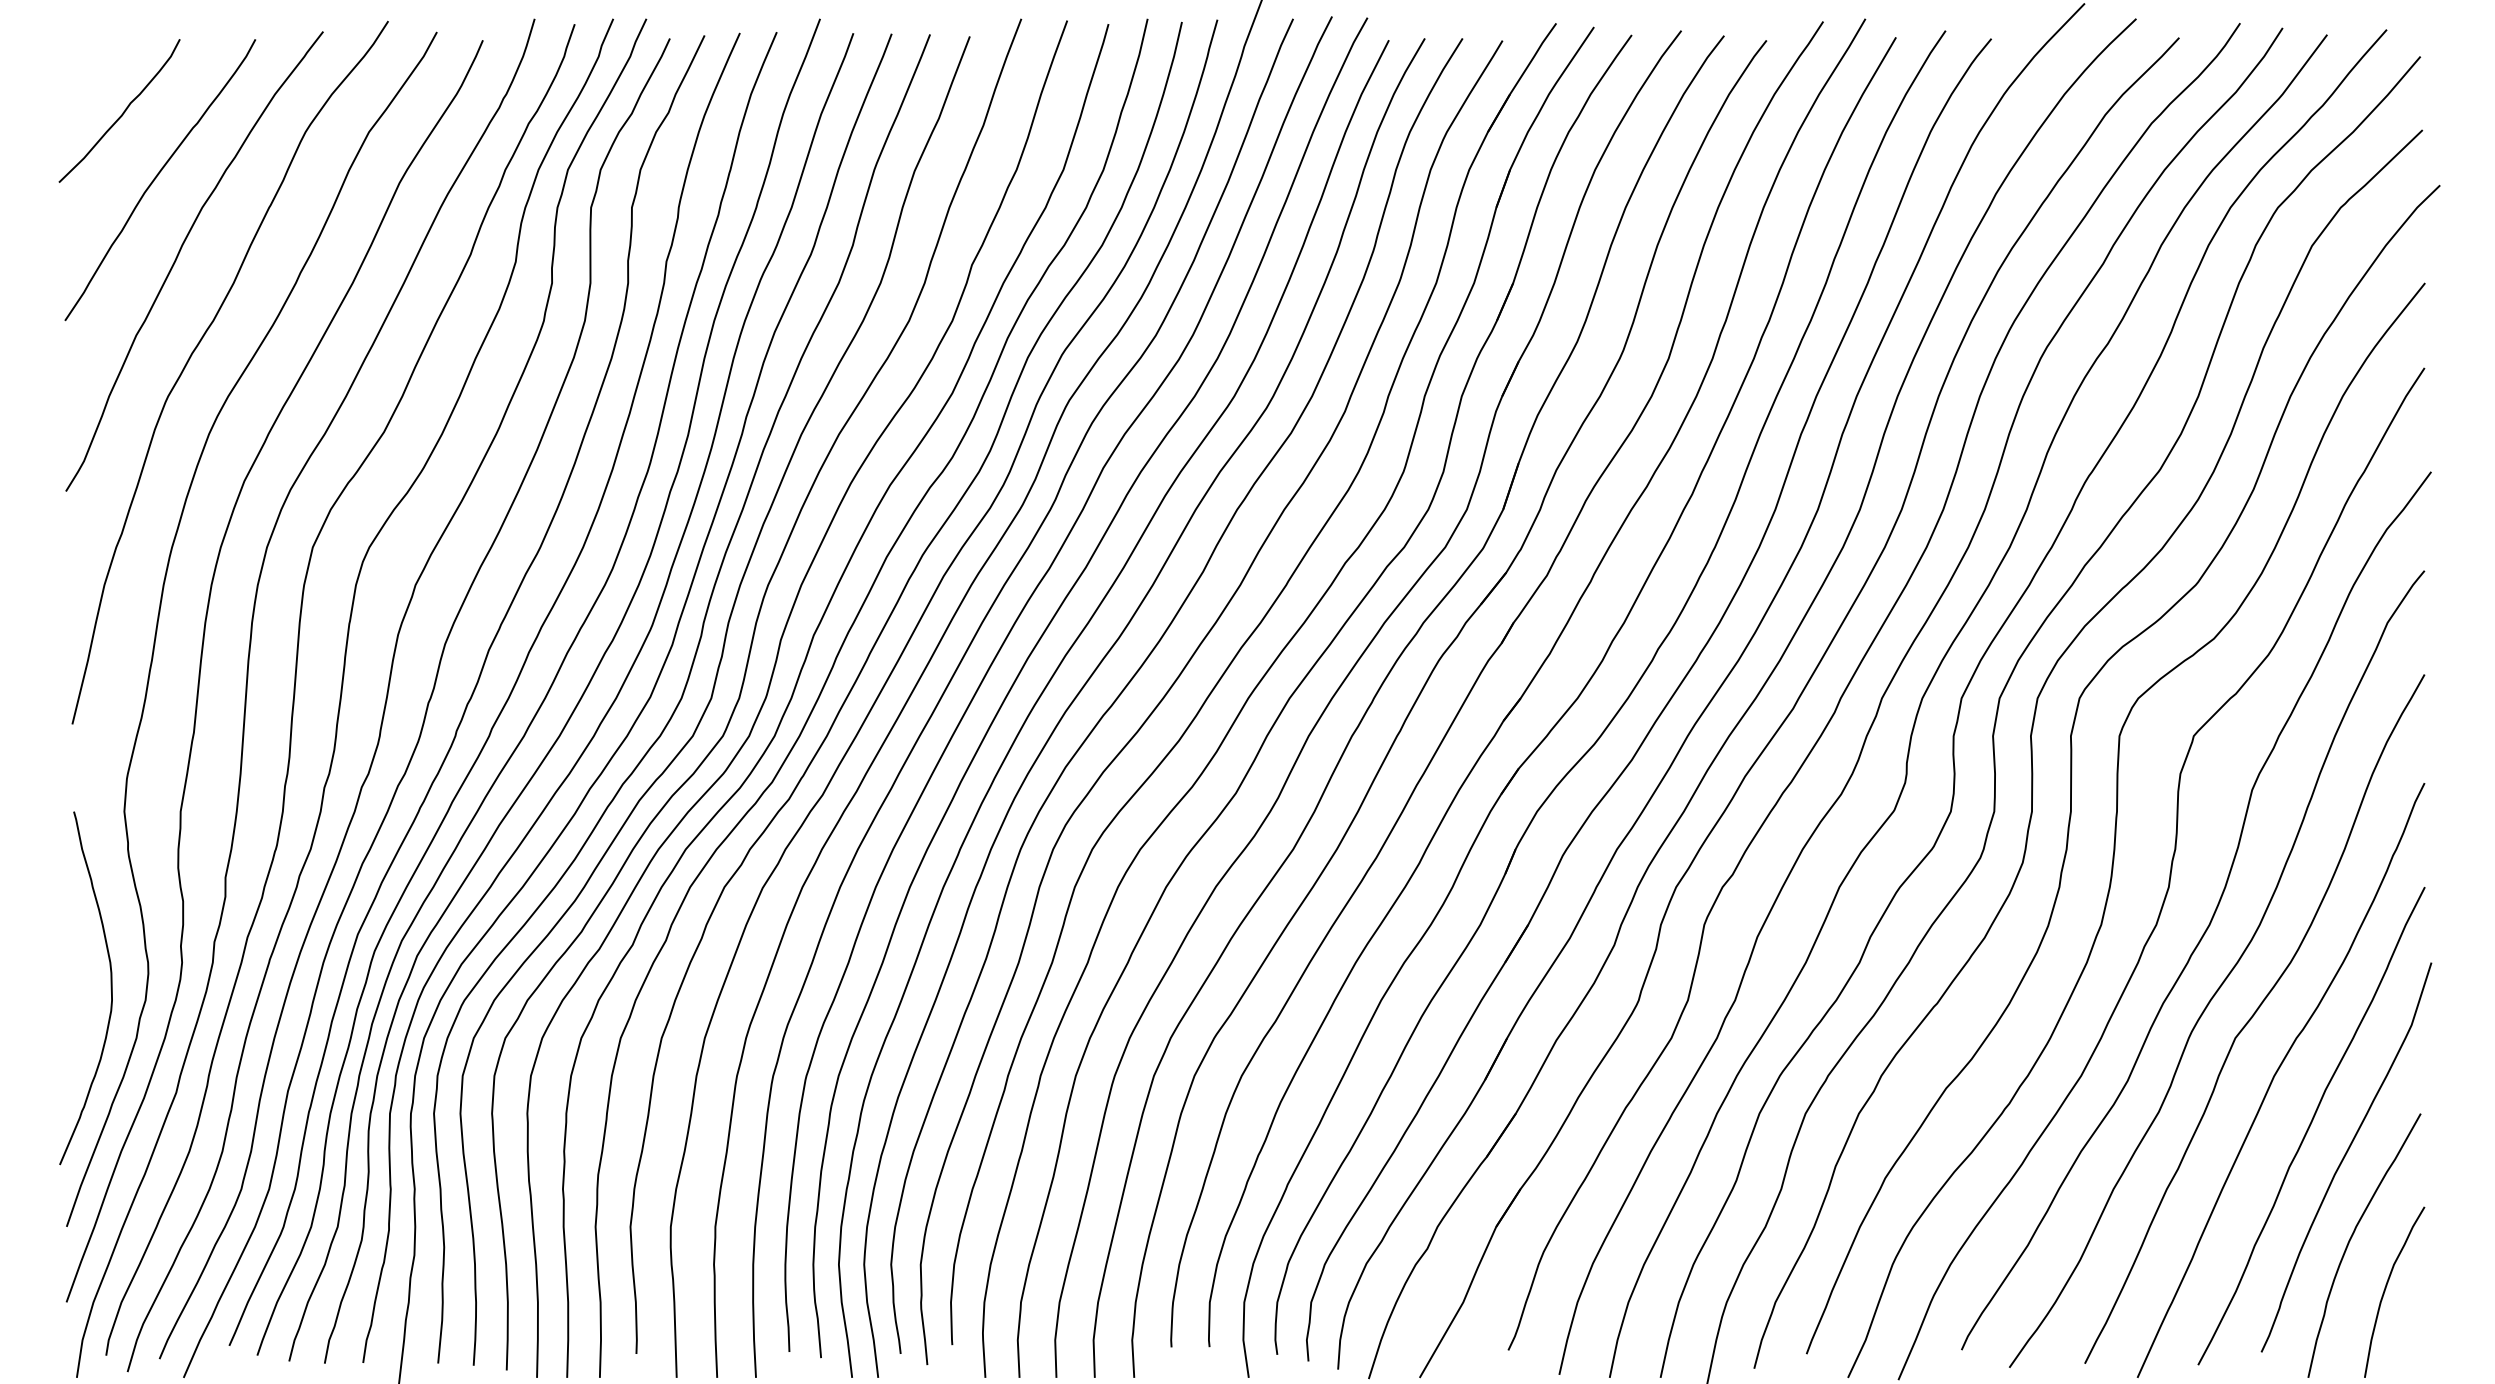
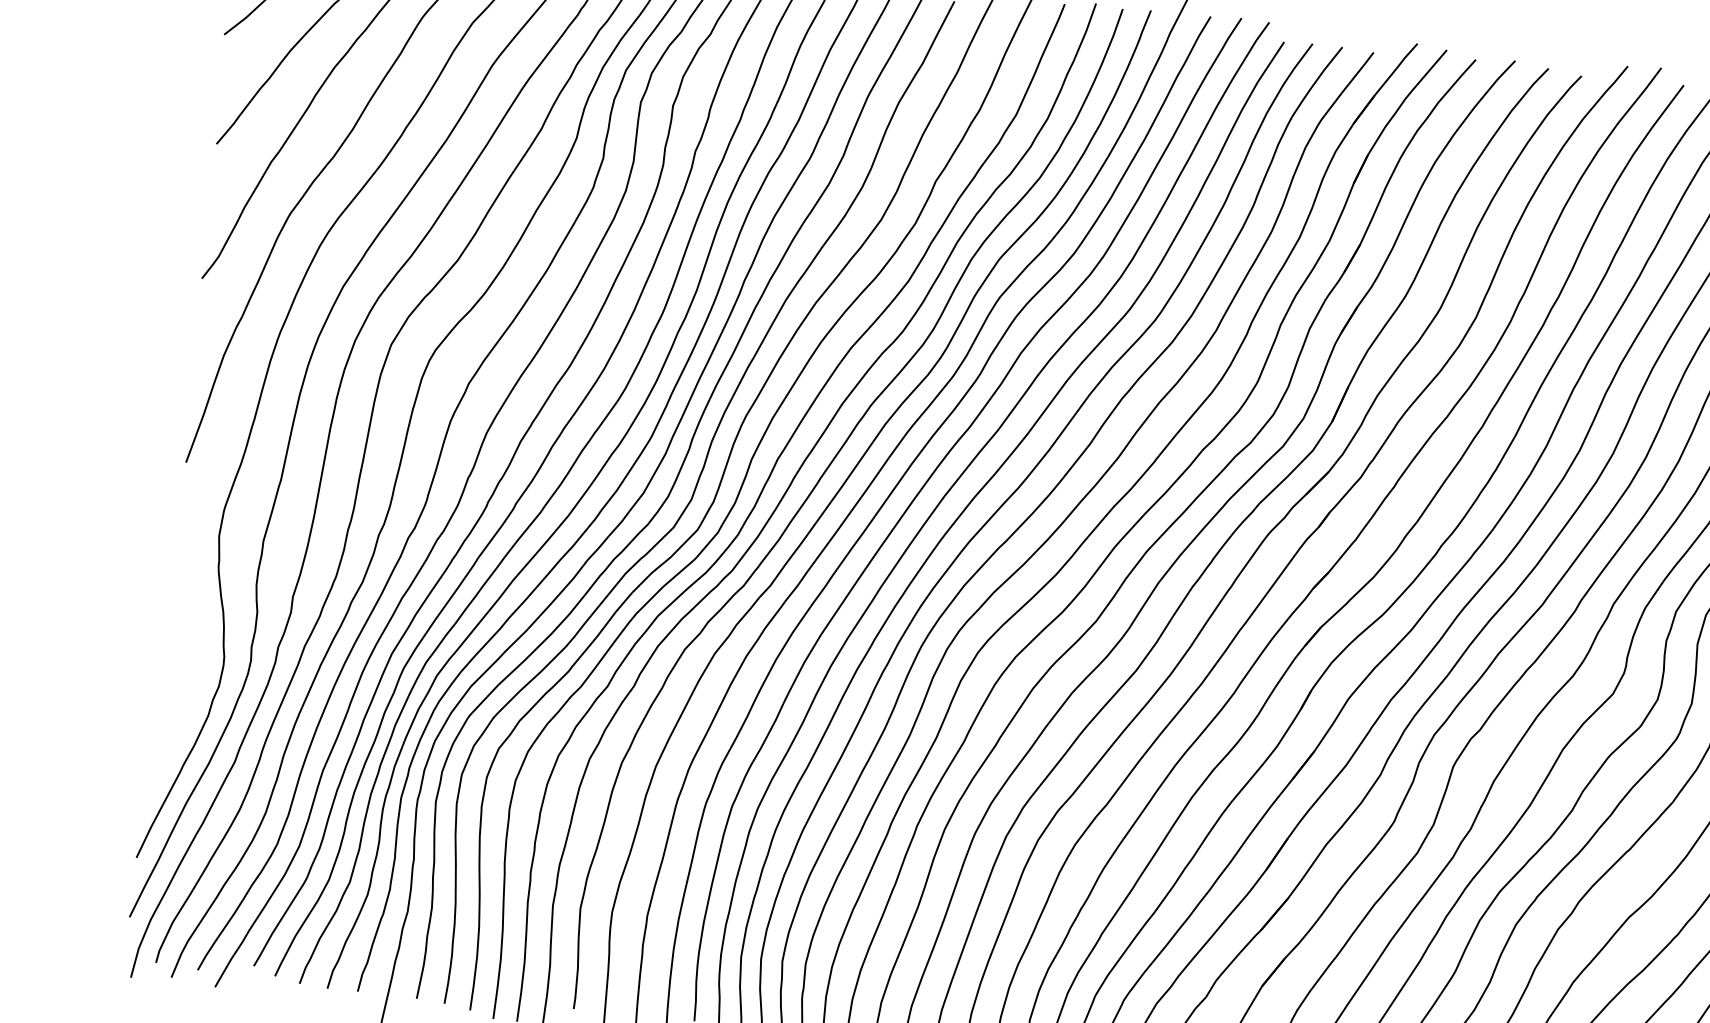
curve: (110, 988) -> (192, 674), removed

